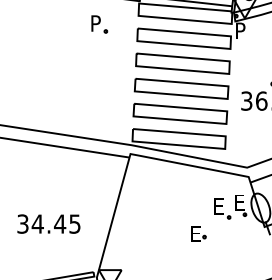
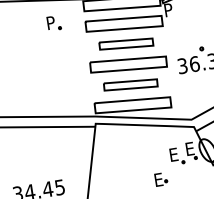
part: (182, 63) -> (125, 44), size x0.7
part: (180, 113) -> (130, 84), size x0.7

